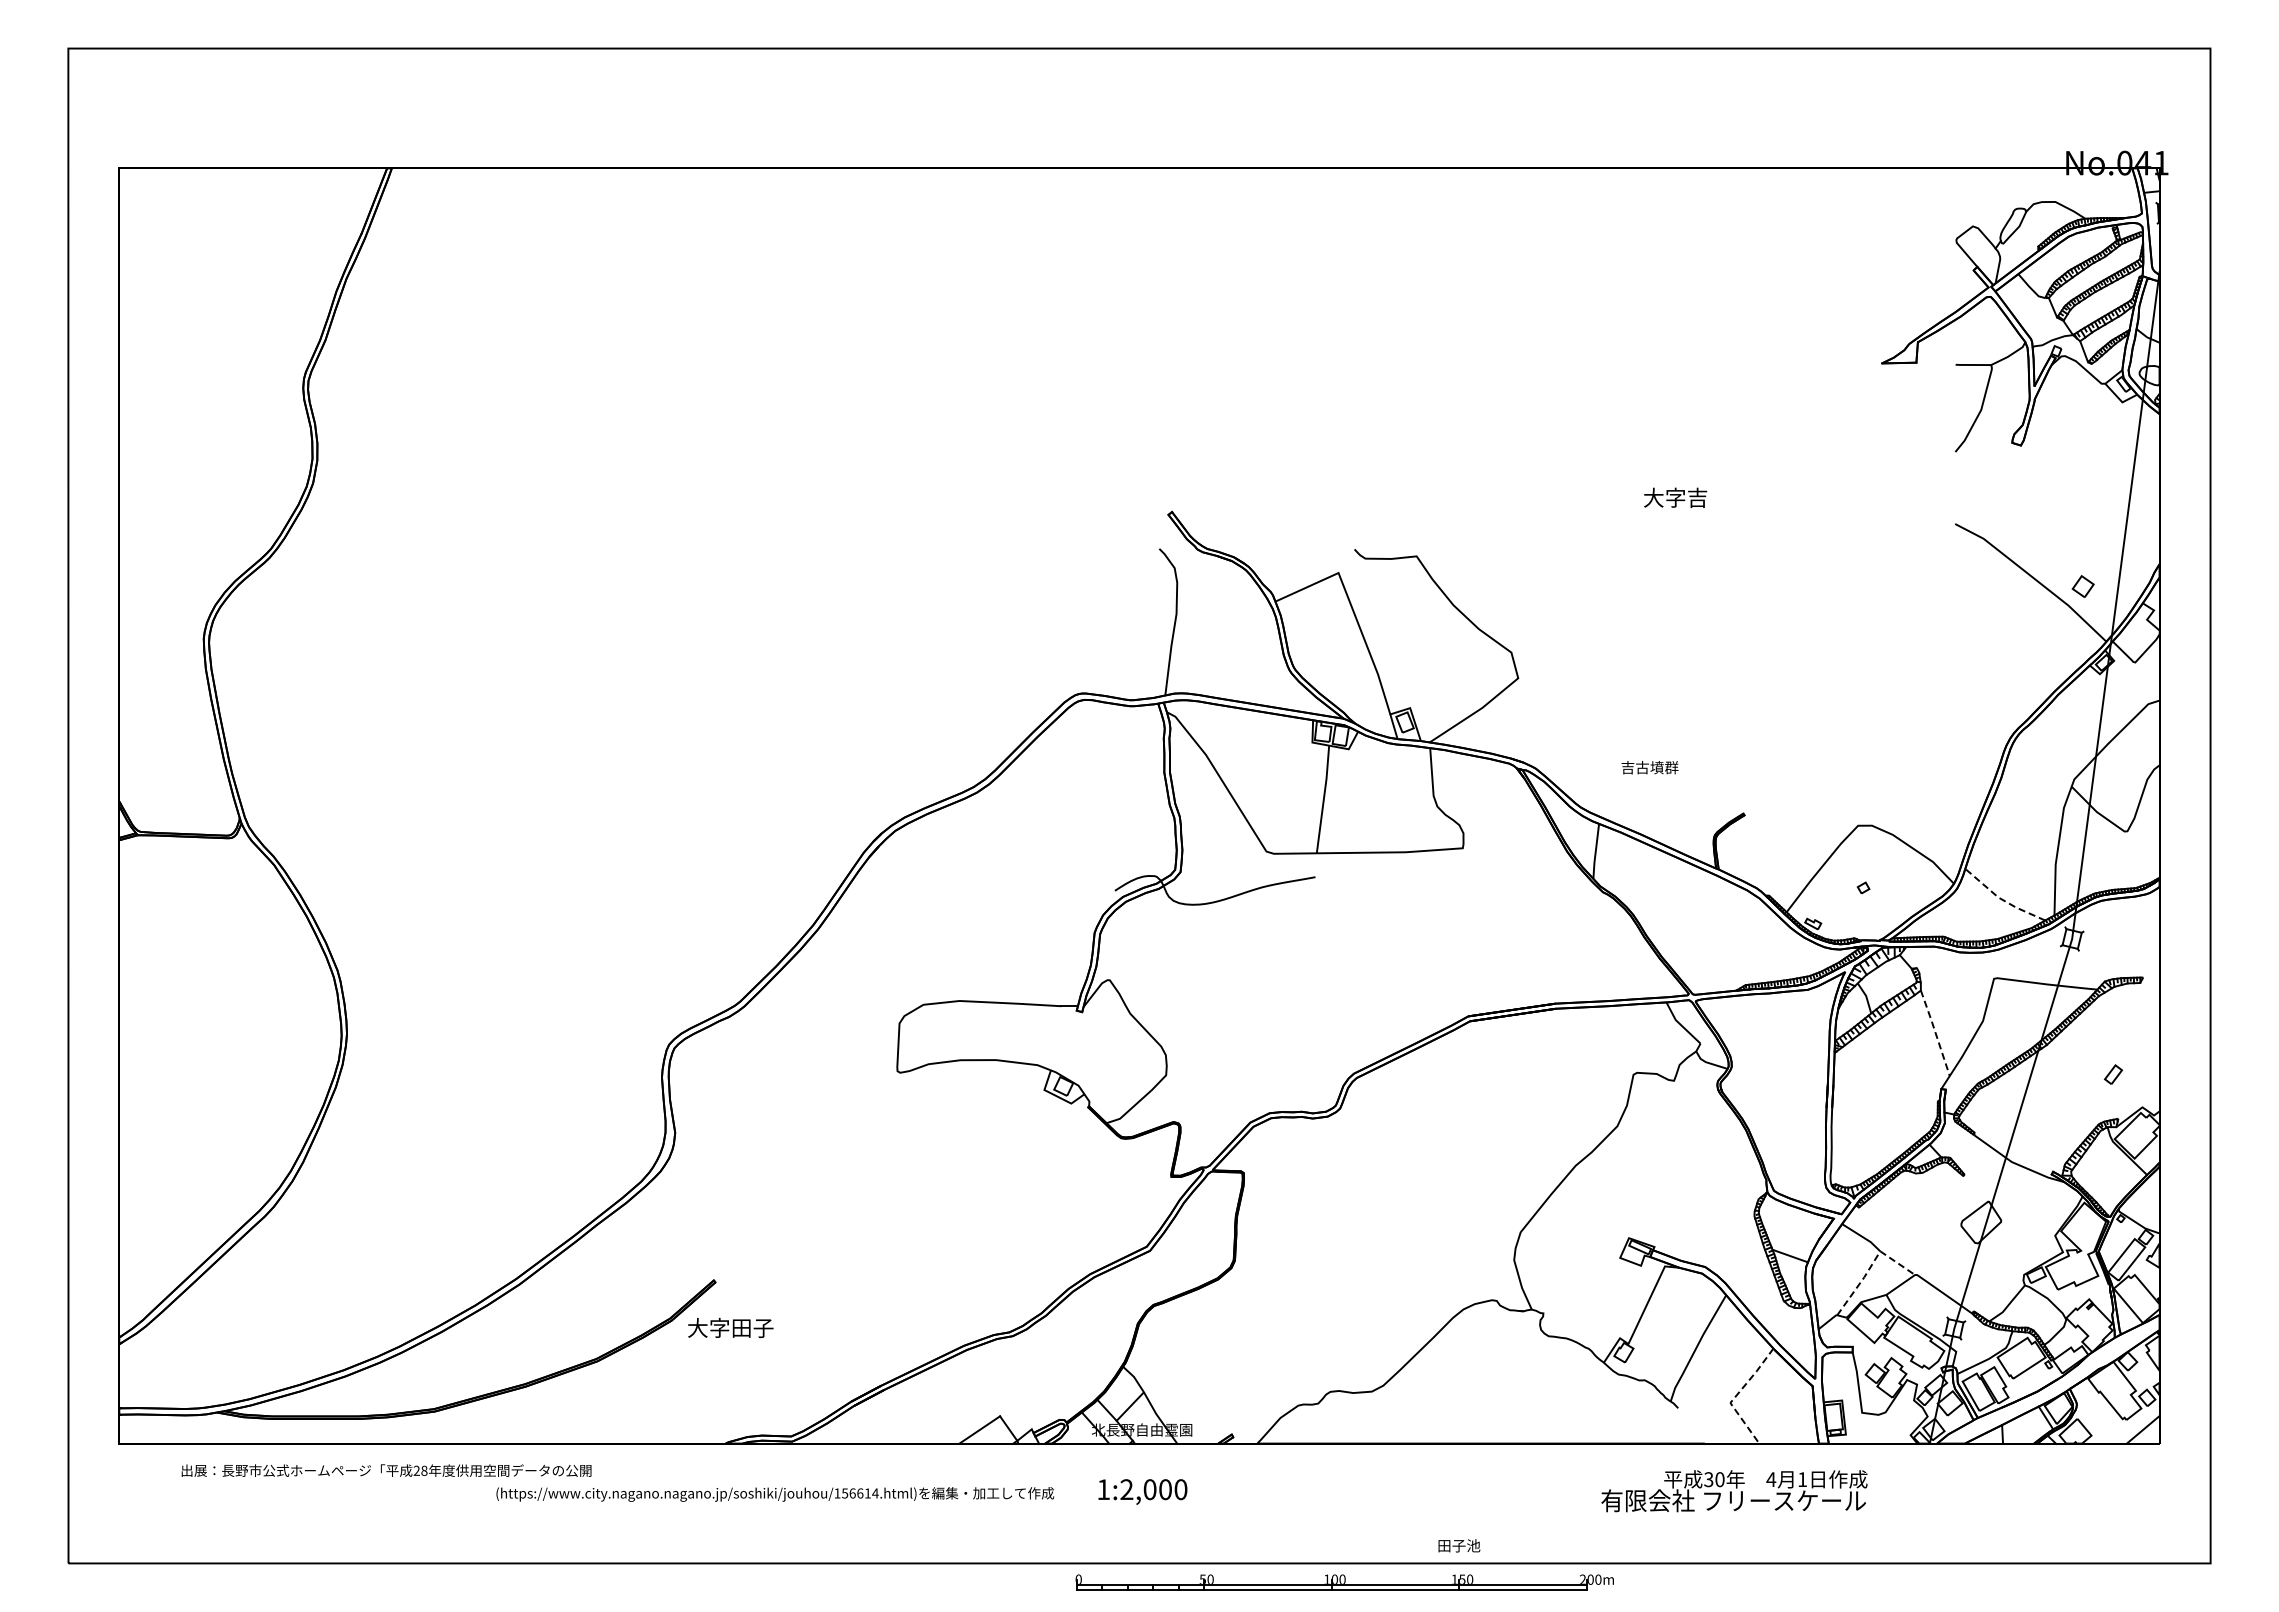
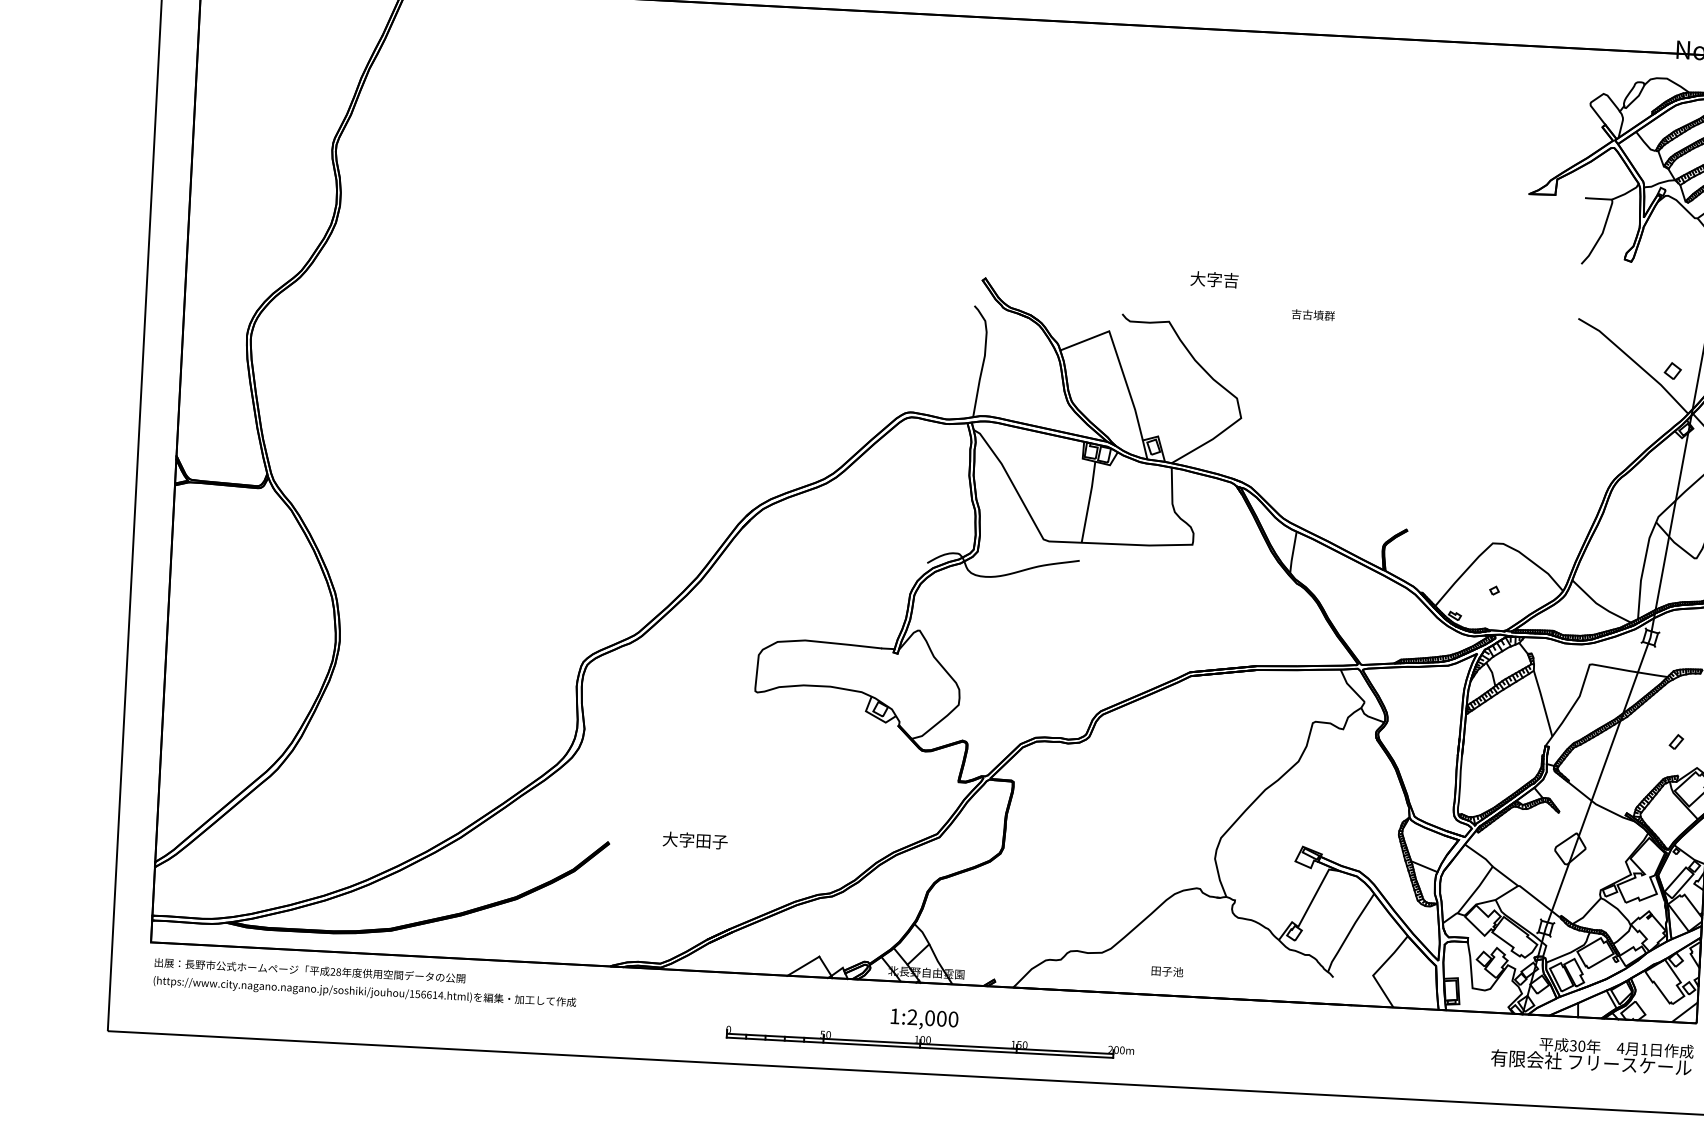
text: (1675, 497) -> (1214, 279), moved
text: (1649, 767) -> (1312, 314), moved
line: (2001, 899) -> (1598, 604), dashed -> solid
line: (1935, 1032) -> (1543, 703), dashed -> solid
line: (1871, 1265) -> (1485, 877), dashed -> solid
text: (730, 1327) -> (695, 840), moved
line: (1736, 1395) -> (1378, 970), dashed -> solid
text: (386, 1470) -> (310, 970), moved
text: (1734, 1491) -> (1592, 1055), moved
text: (775, 1494) -> (365, 992), moved
text: (1459, 1545) -> (1167, 971), moved
part: (1344, 1582) -> (929, 1042), moved

